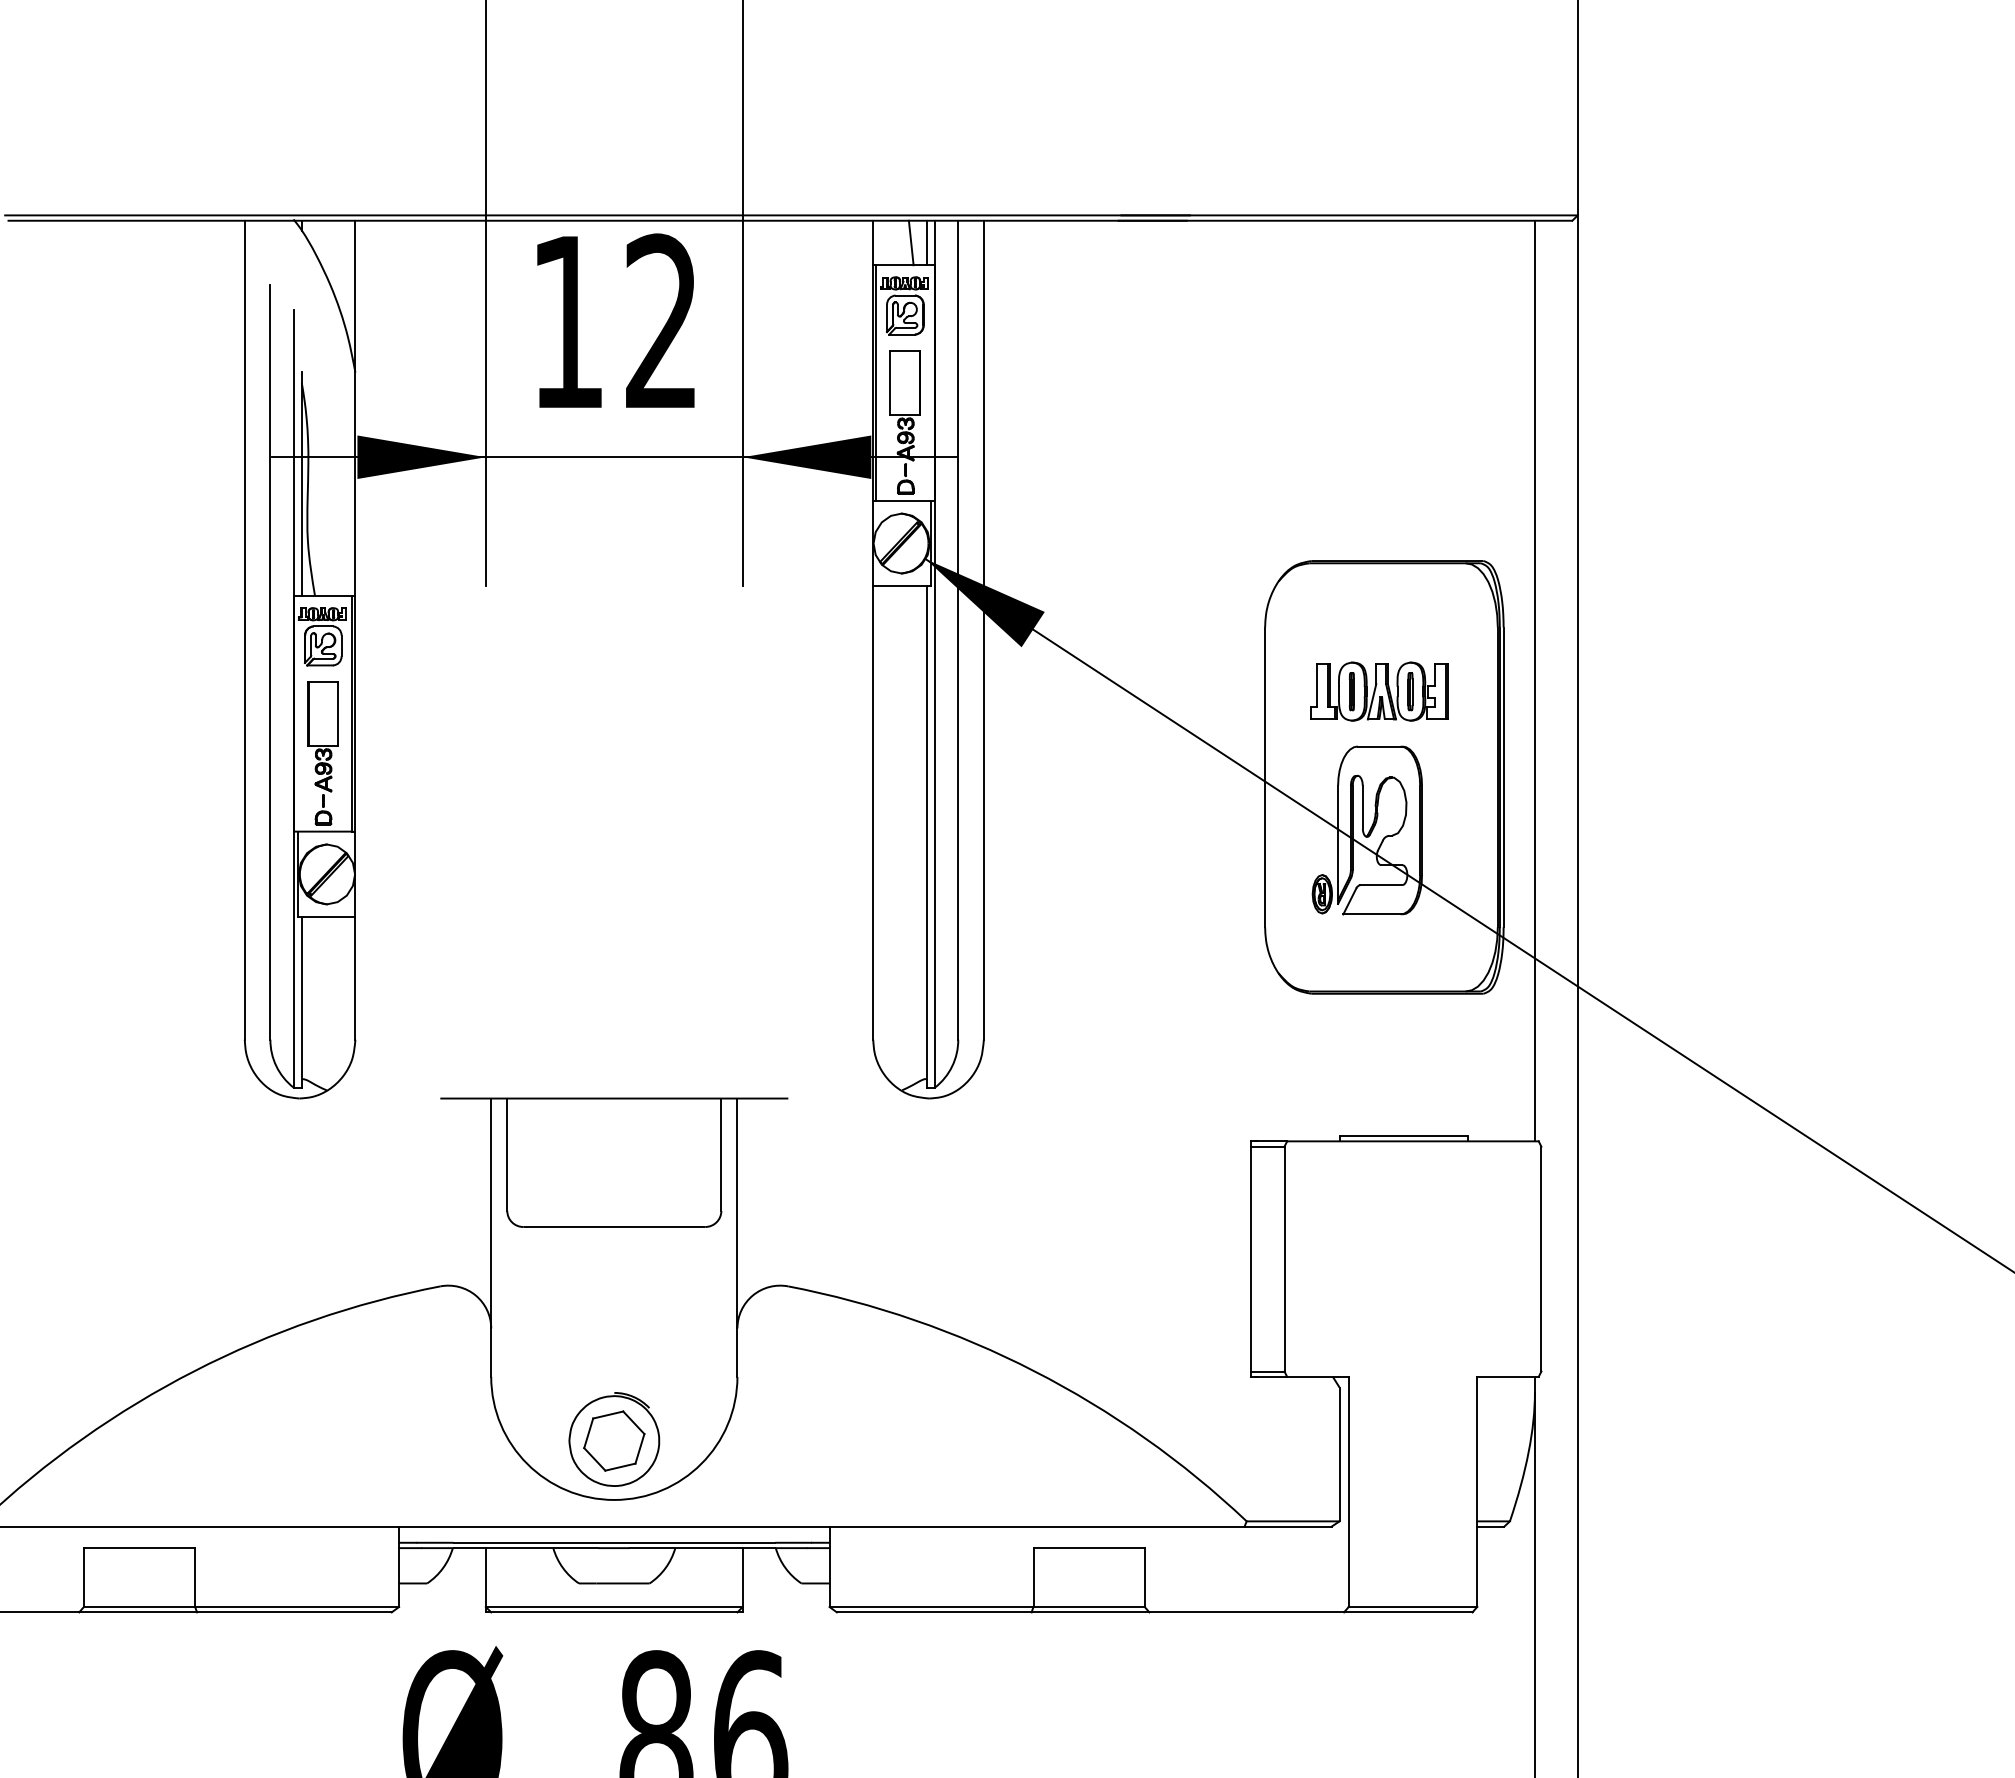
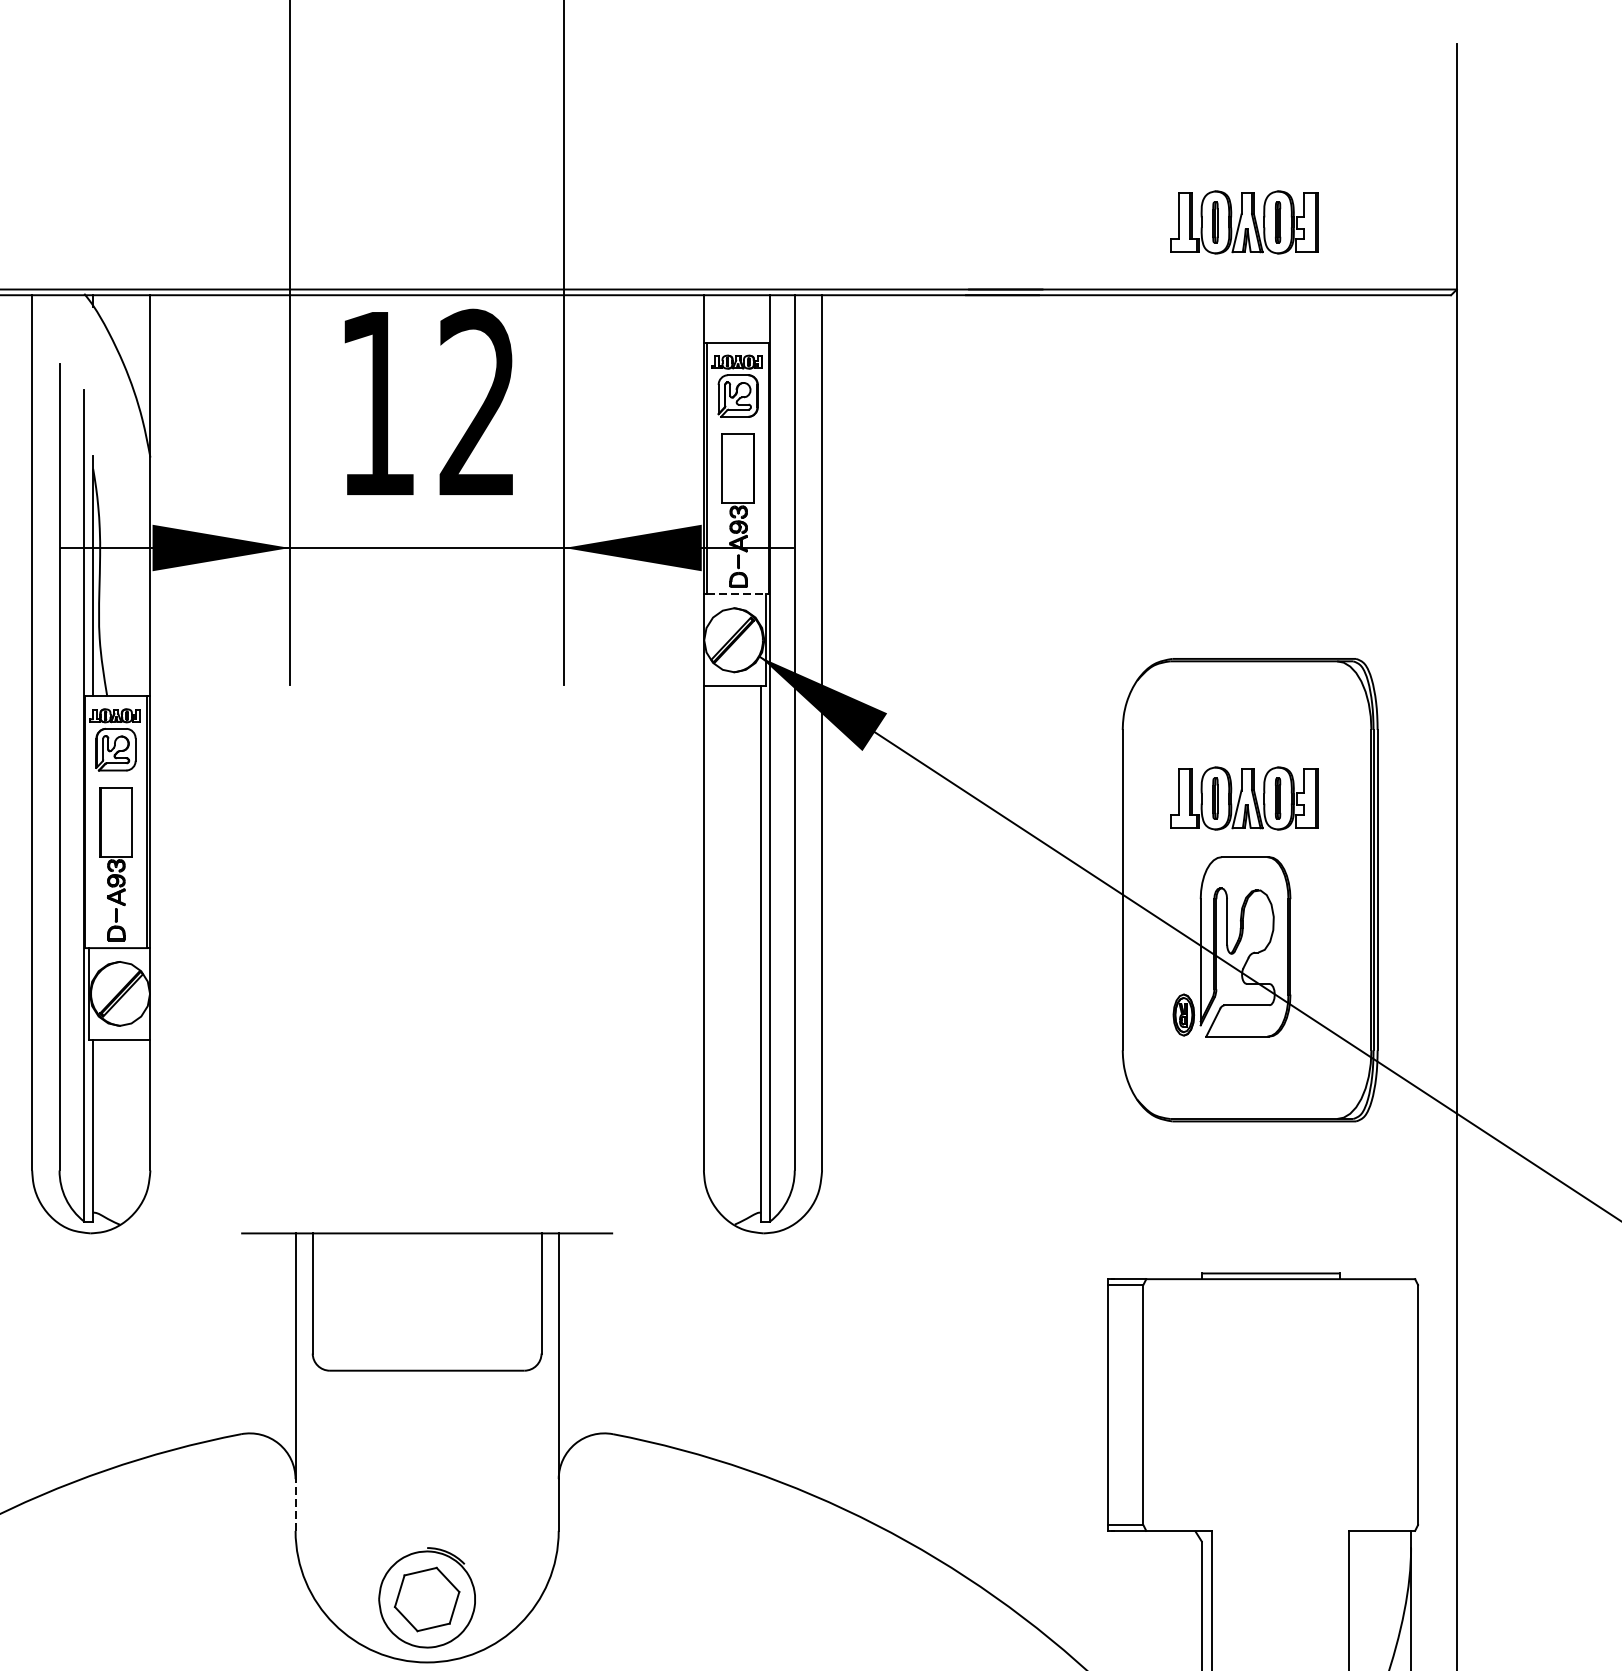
part: (1379, 152) -> (1244, 222), added
line: (910, 242) -> (743, 318), removed
line: (926, 242) -> (760, 318), removed
line: (905, 500) -> (738, 594), solid -> dashed
line: (1534, 680) -> (1410, 786), removed
line: (491, 1352) -> (295, 1504), solid -> dashed

